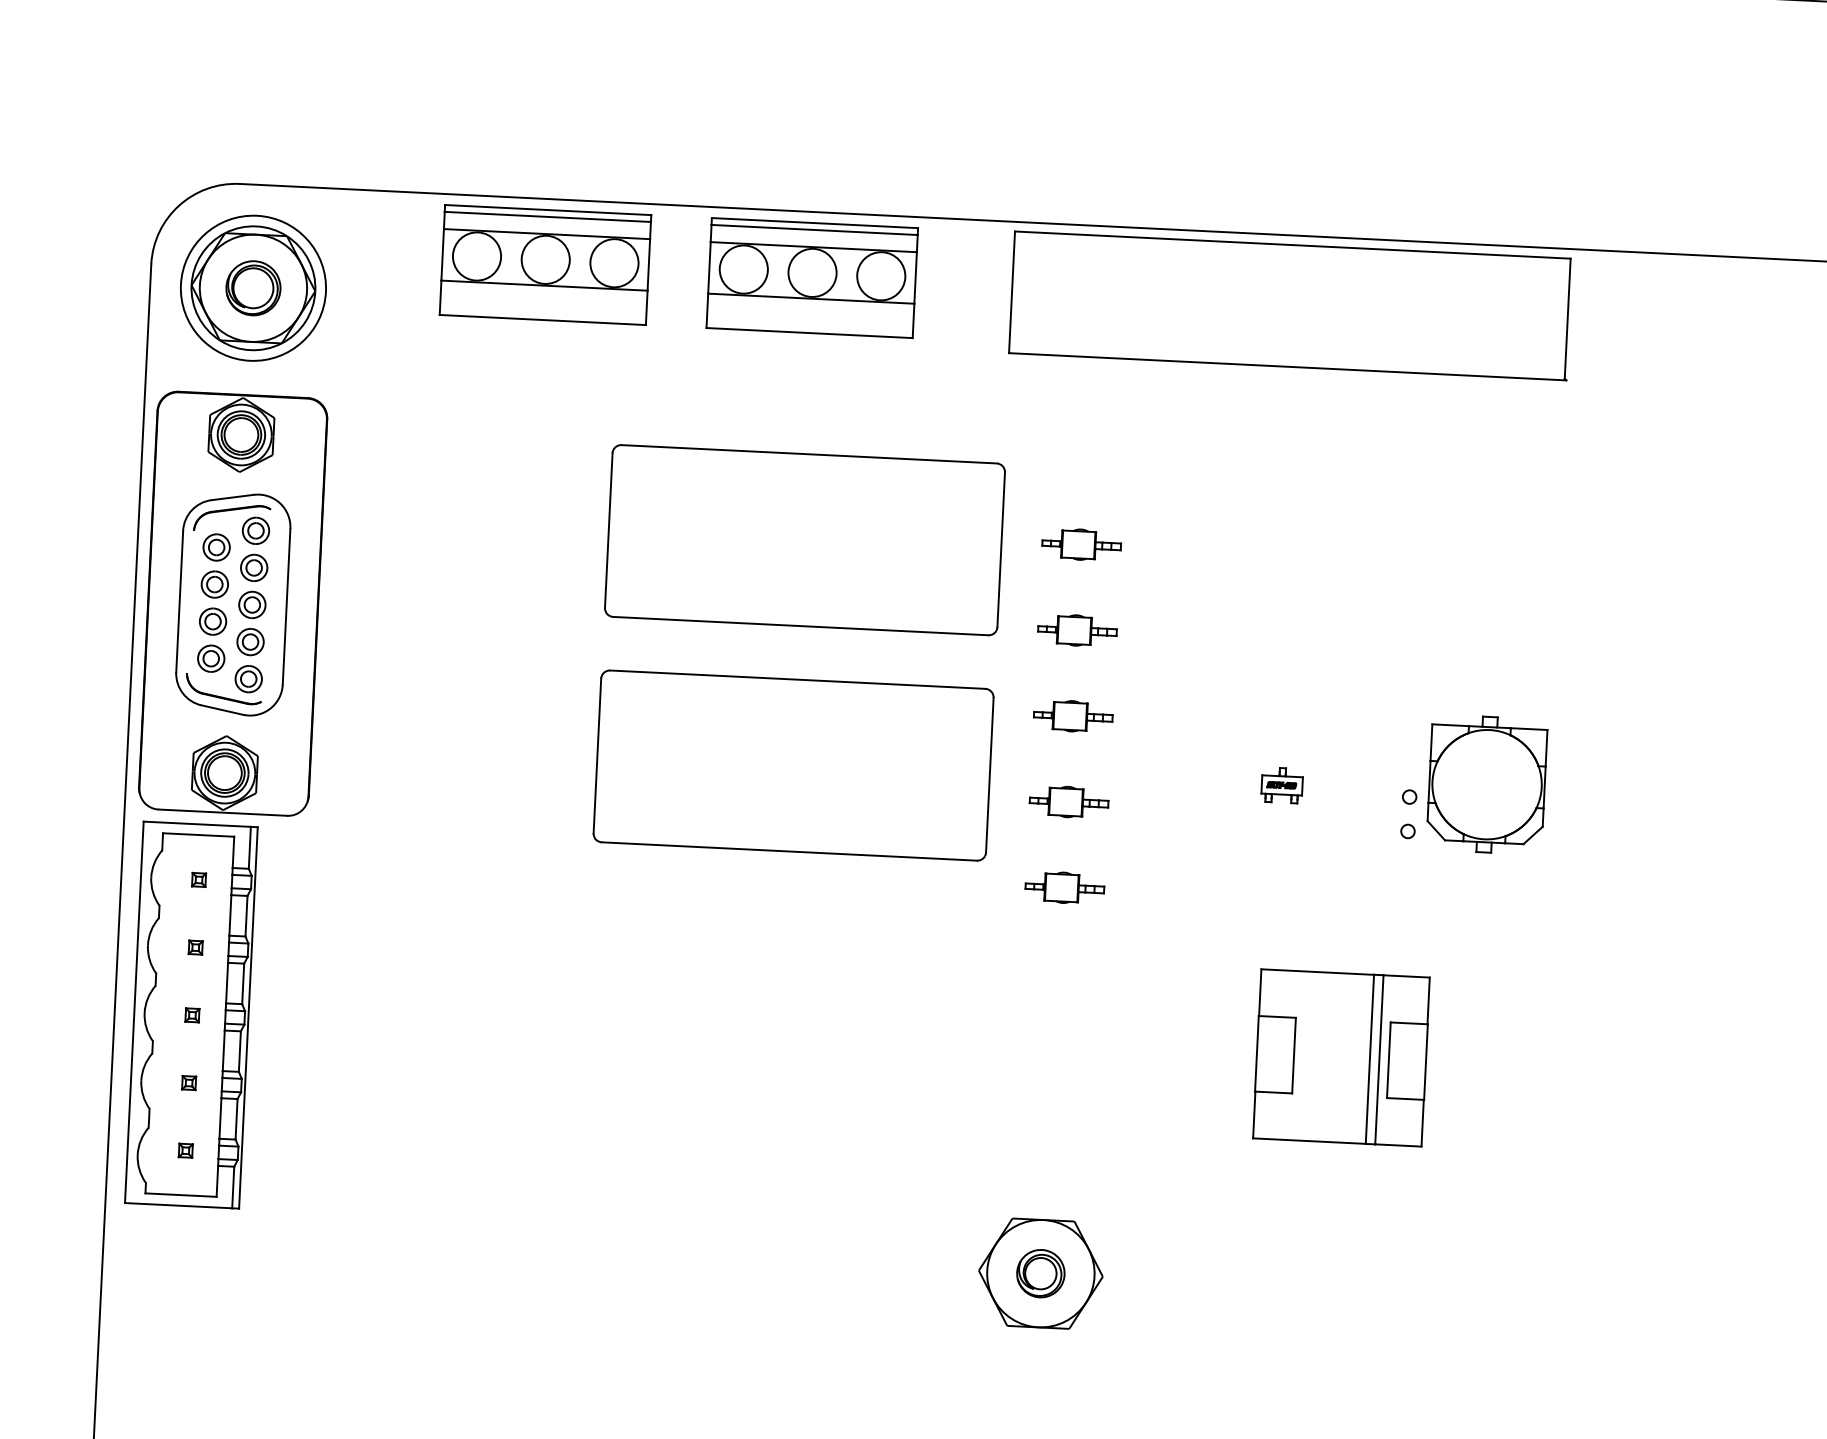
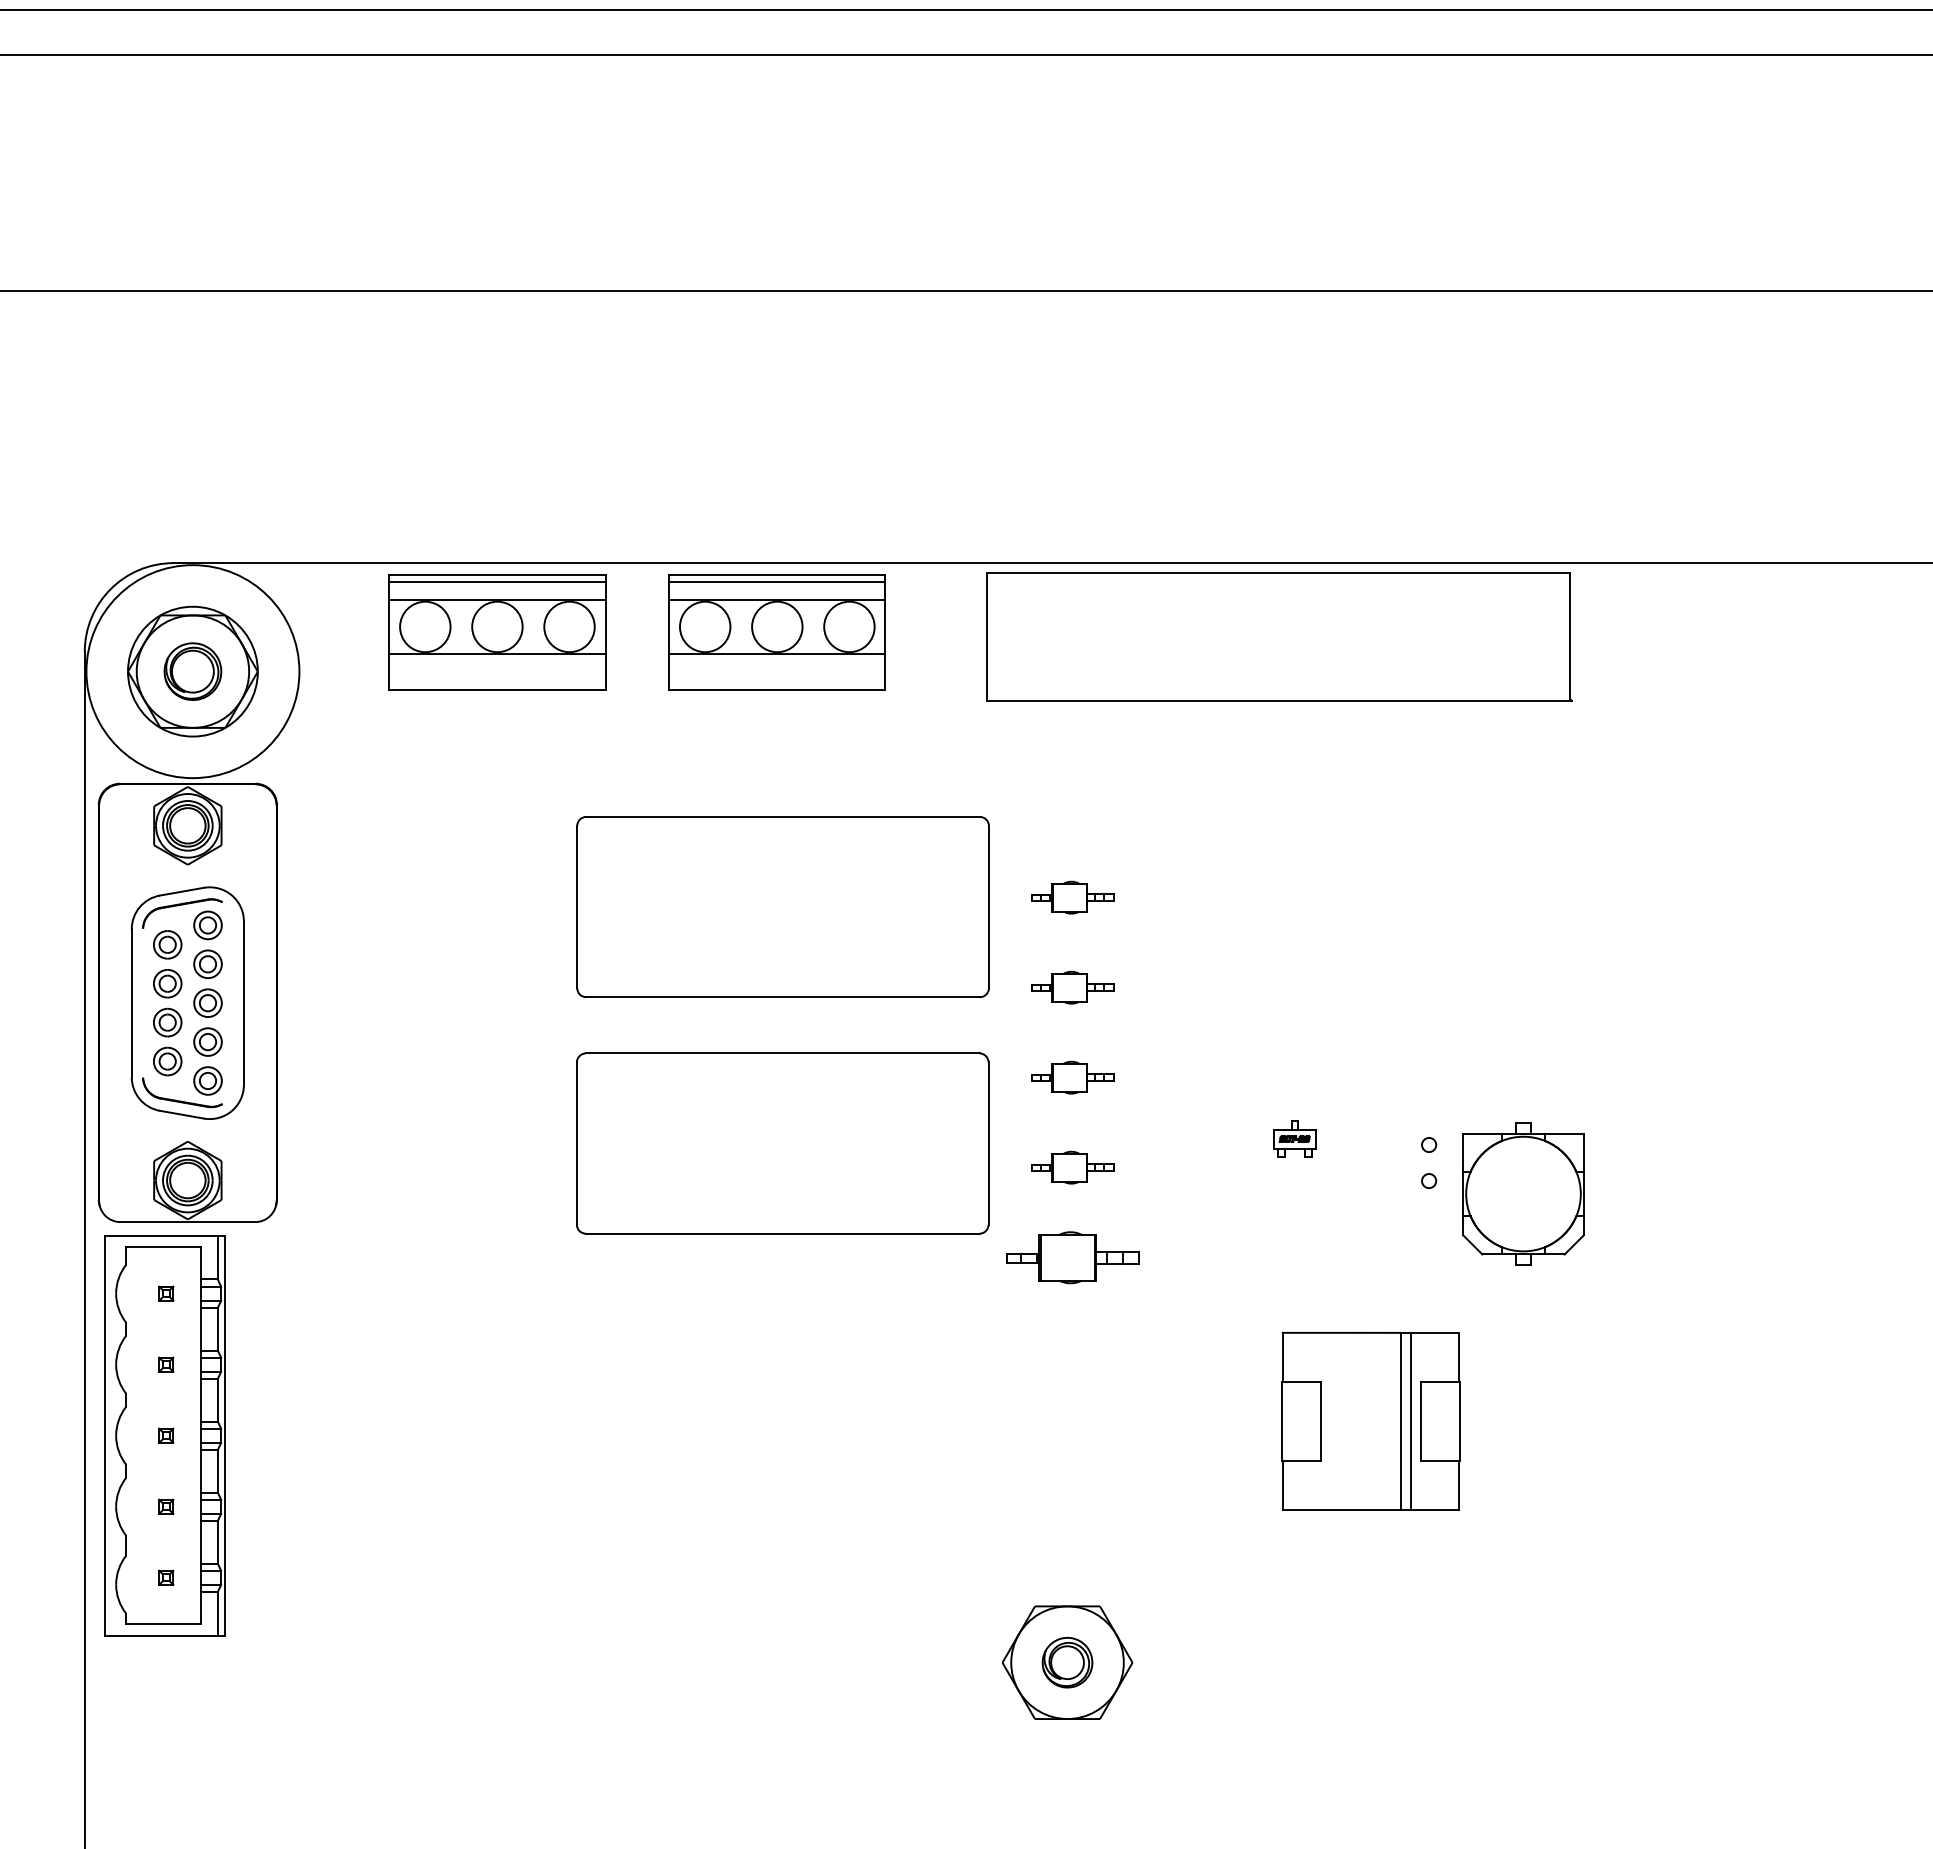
circle: (253, 288) -> (192, 671), size x1.4
part: (1487, 784) -> (1523, 1193), moved
part: (1064, 887) -> (1072, 1257), size x1.6

